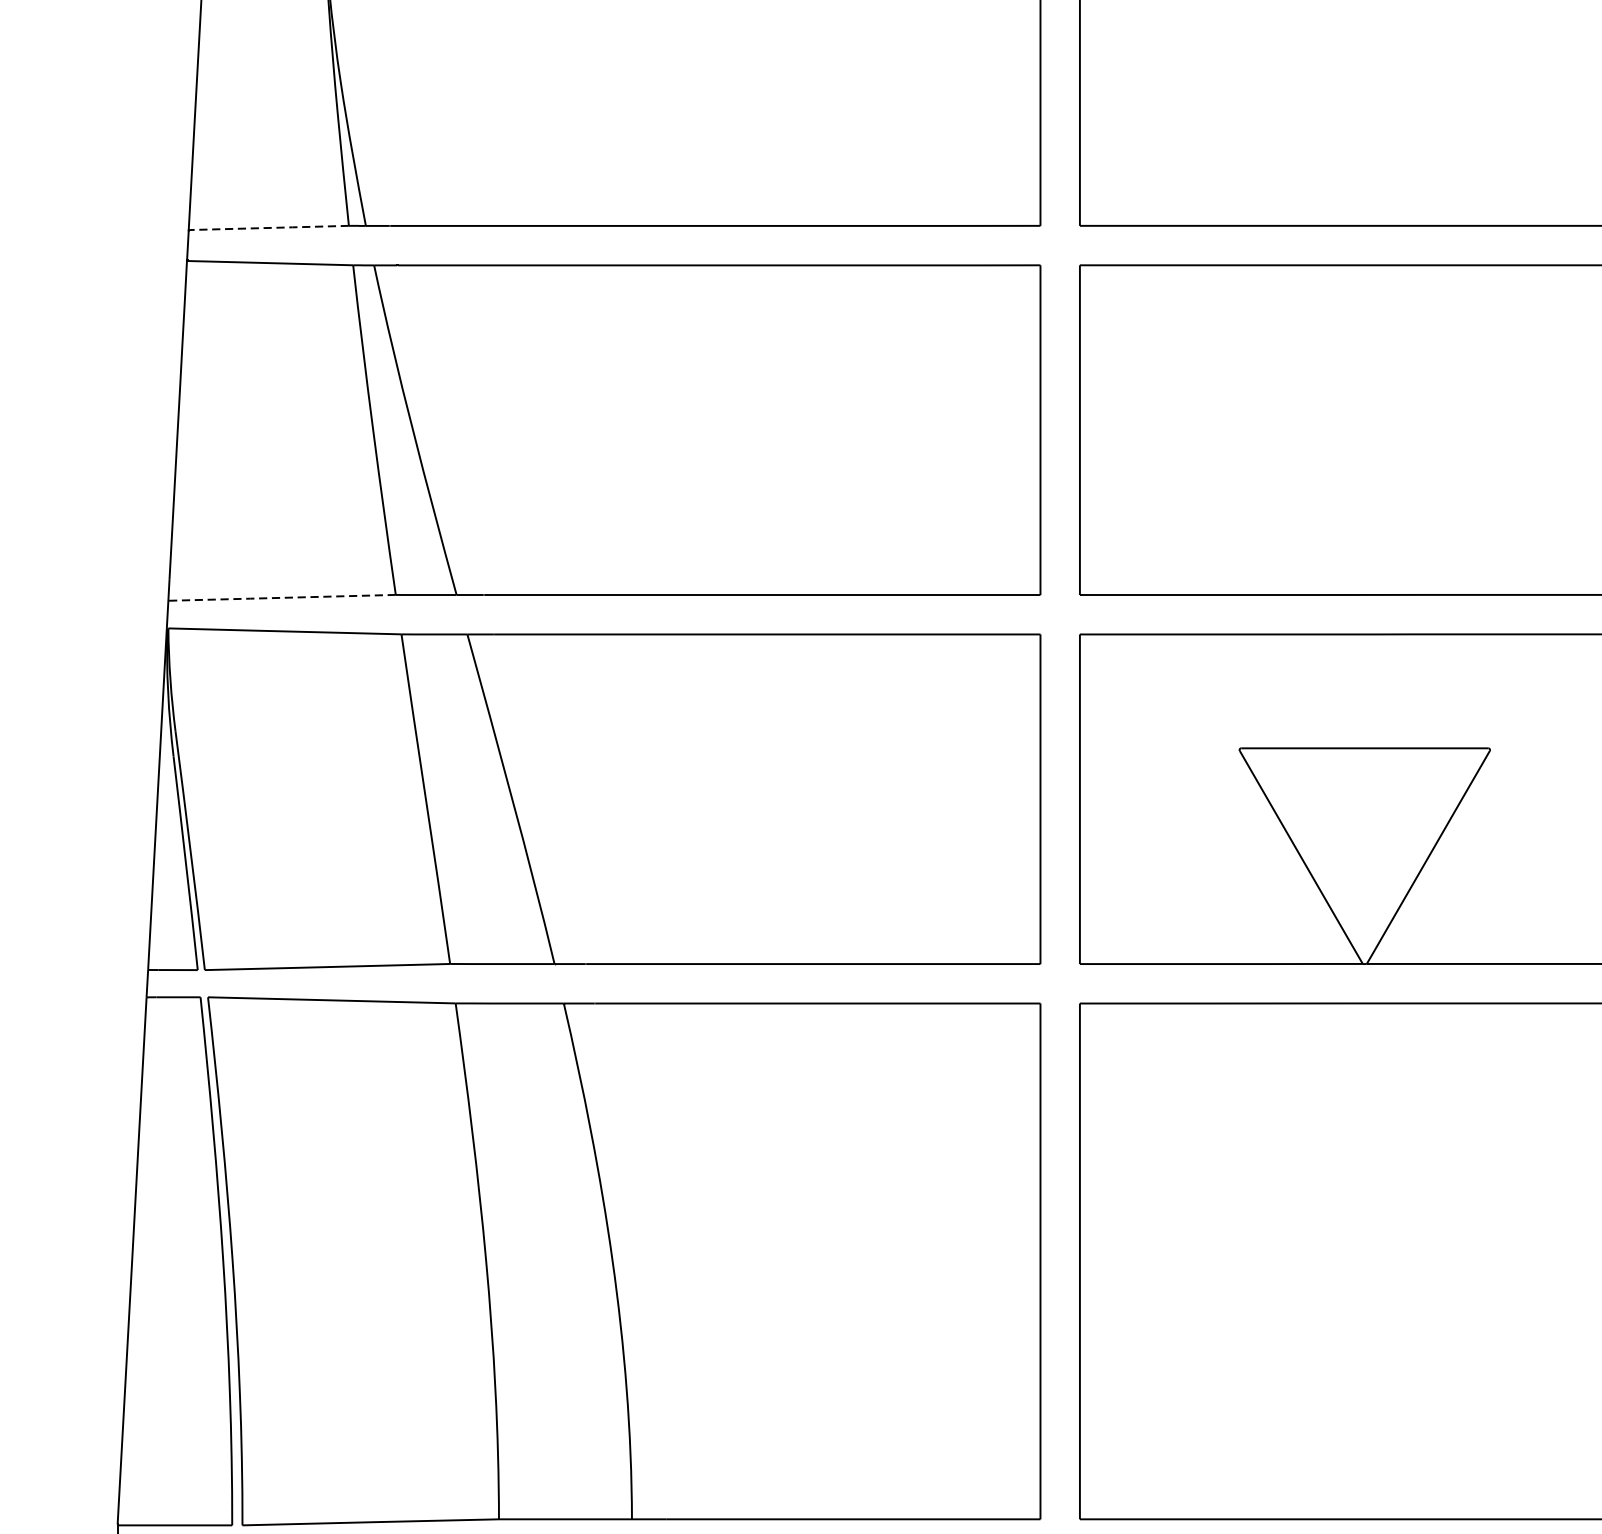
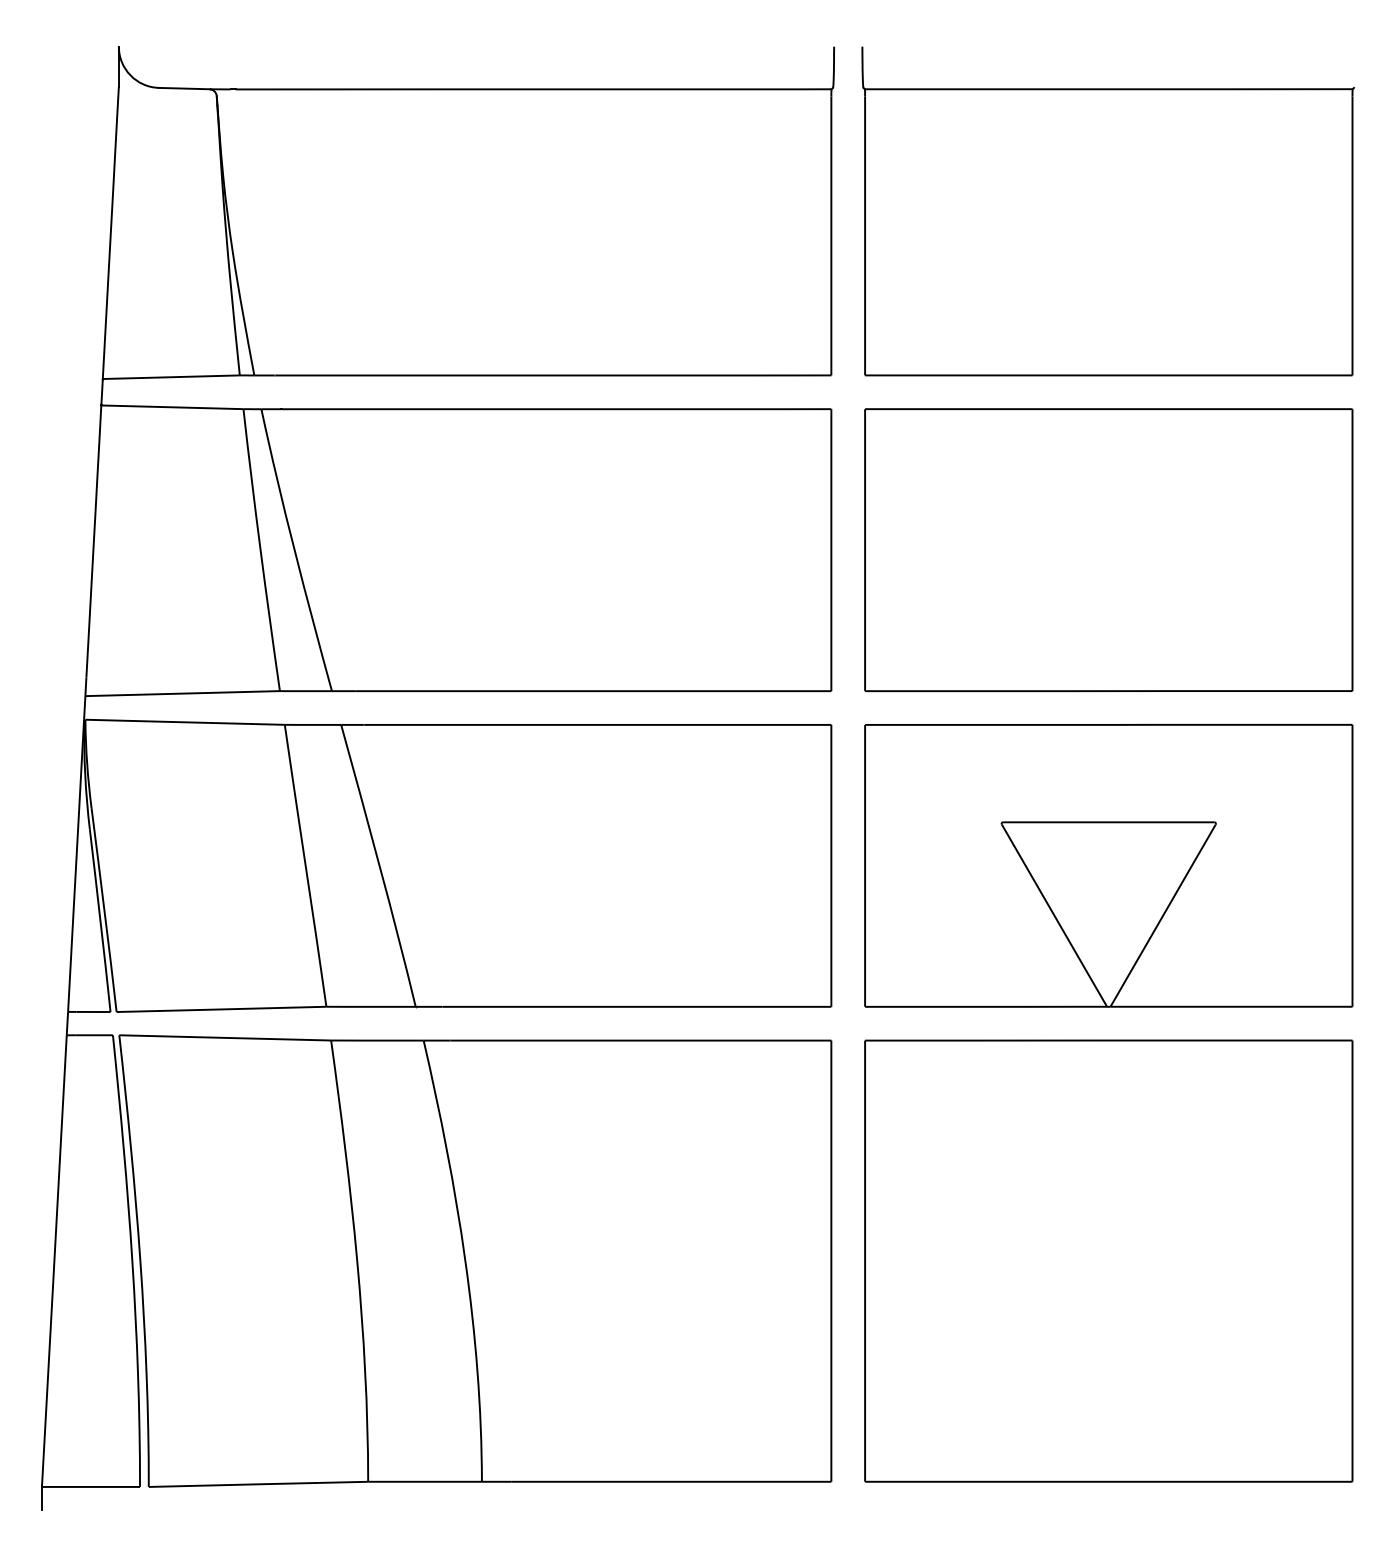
line: (269, 228) -> (171, 377), dashed -> solid
line: (280, 597) -> (181, 693), dashed -> solid

